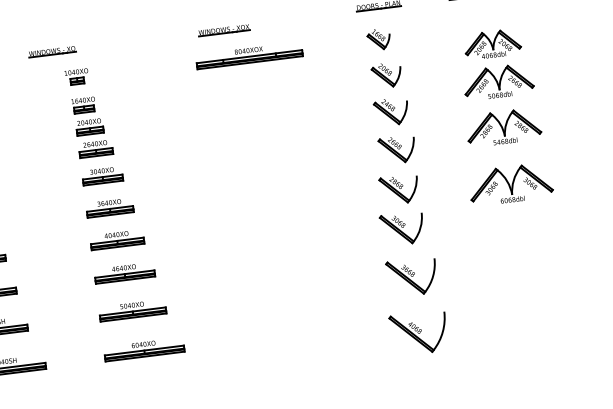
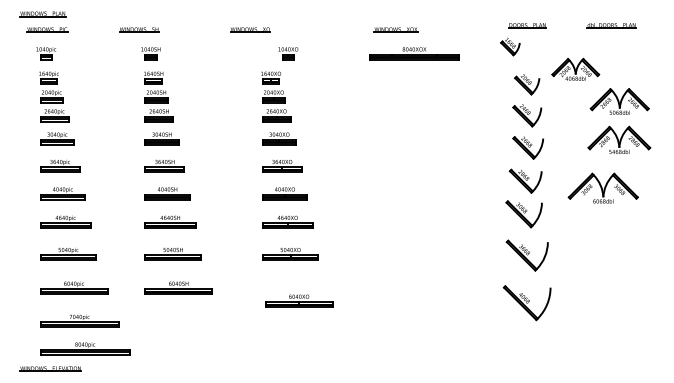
part: (379, 39) -> (510, 46), moved
part: (492, 43) -> (575, 68), moved
part: (77, 76) -> (288, 53), moved
part: (509, 183) -> (602, 187), moved
part: (144, 348) -> (299, 300), moved

